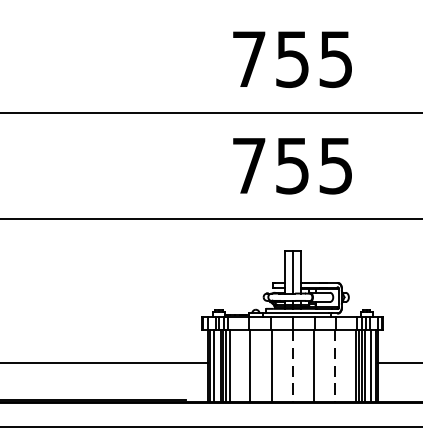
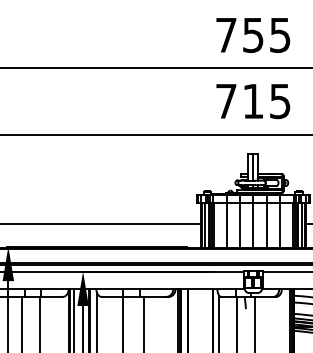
text: (292, 166) -> (253, 101), 755 -> 715
line: (292, 365) -> (253, 225), dashed -> solid
line: (334, 365) -> (279, 225), dashed -> solid

